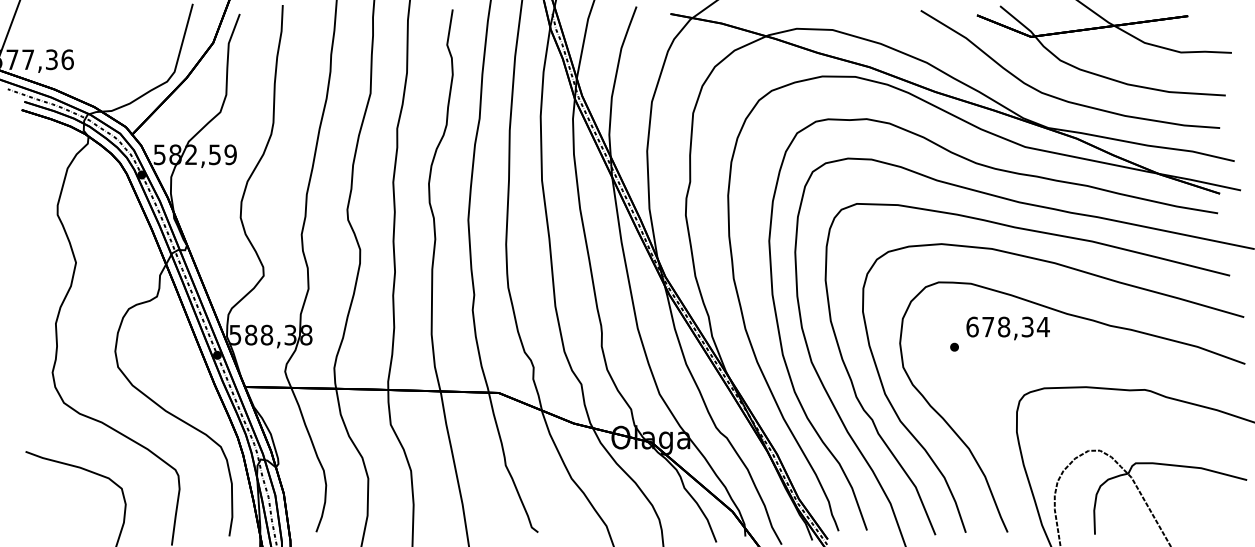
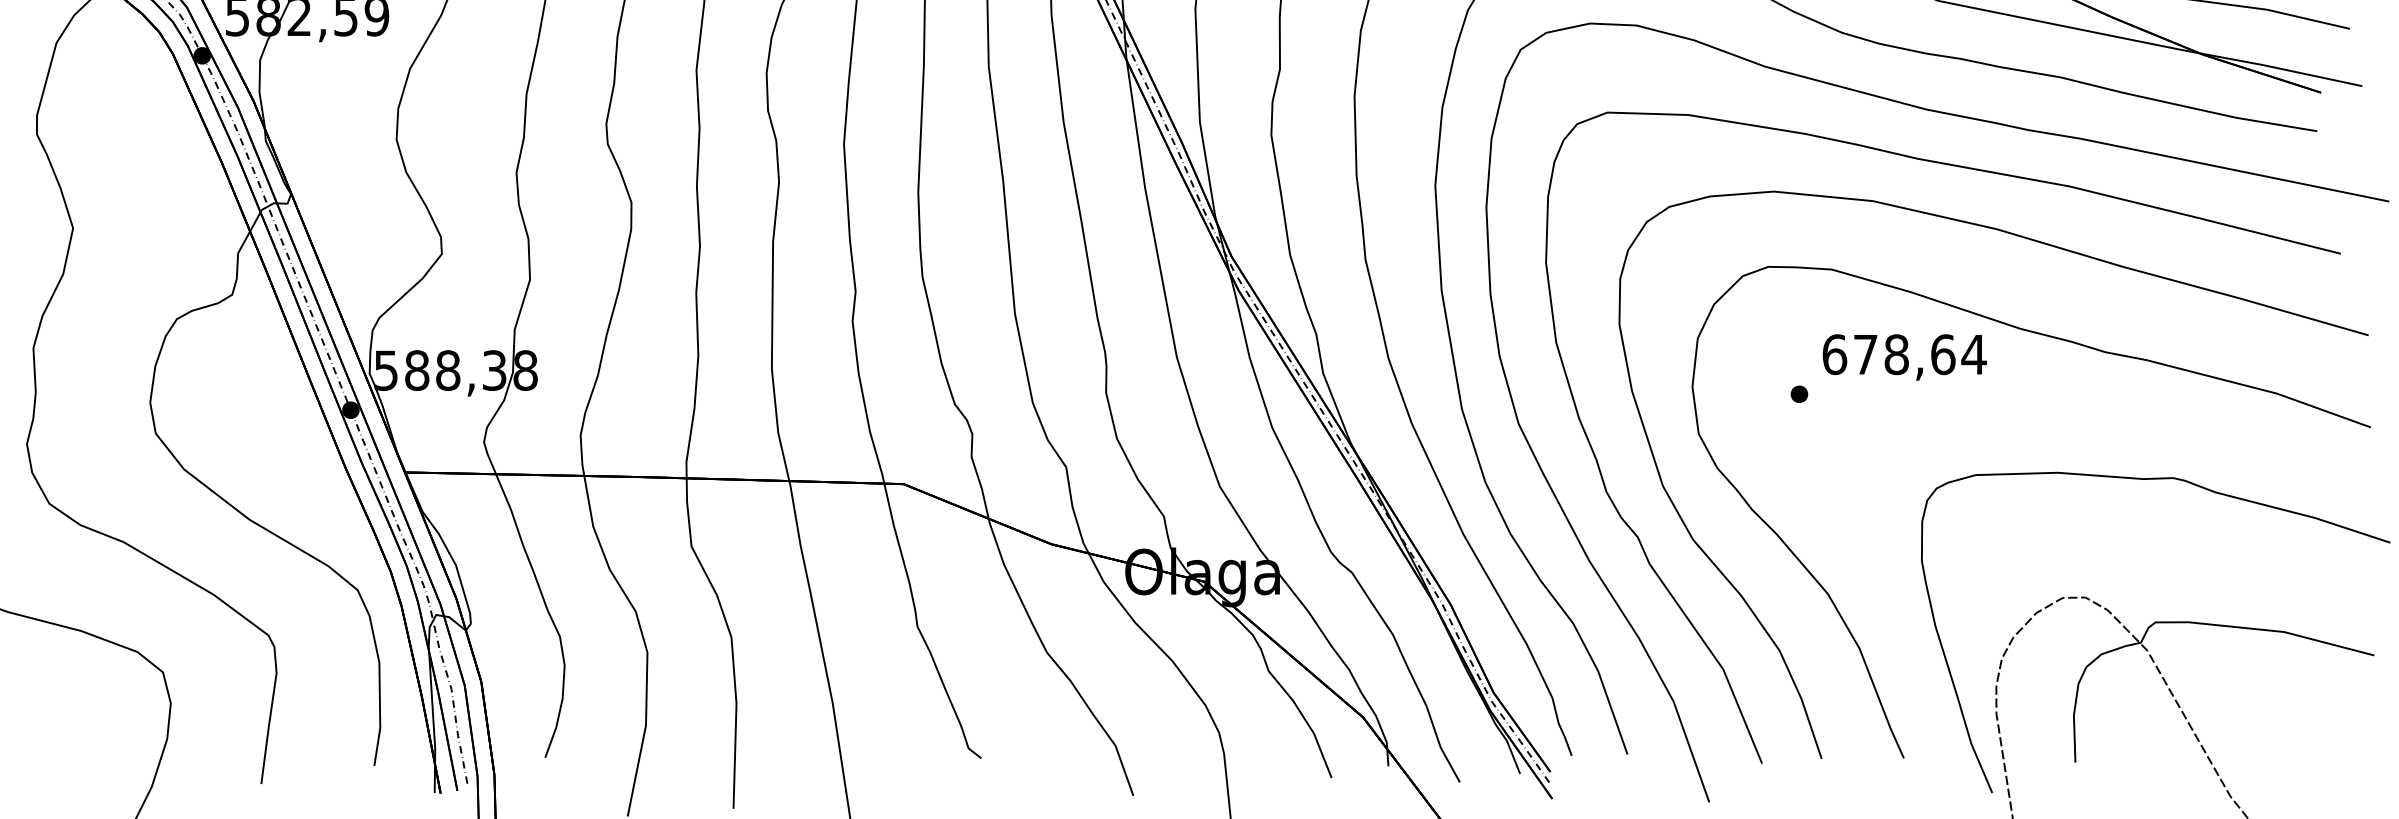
text: (1027, 326) -> (1942, 353), 678,34 -> 678,64

